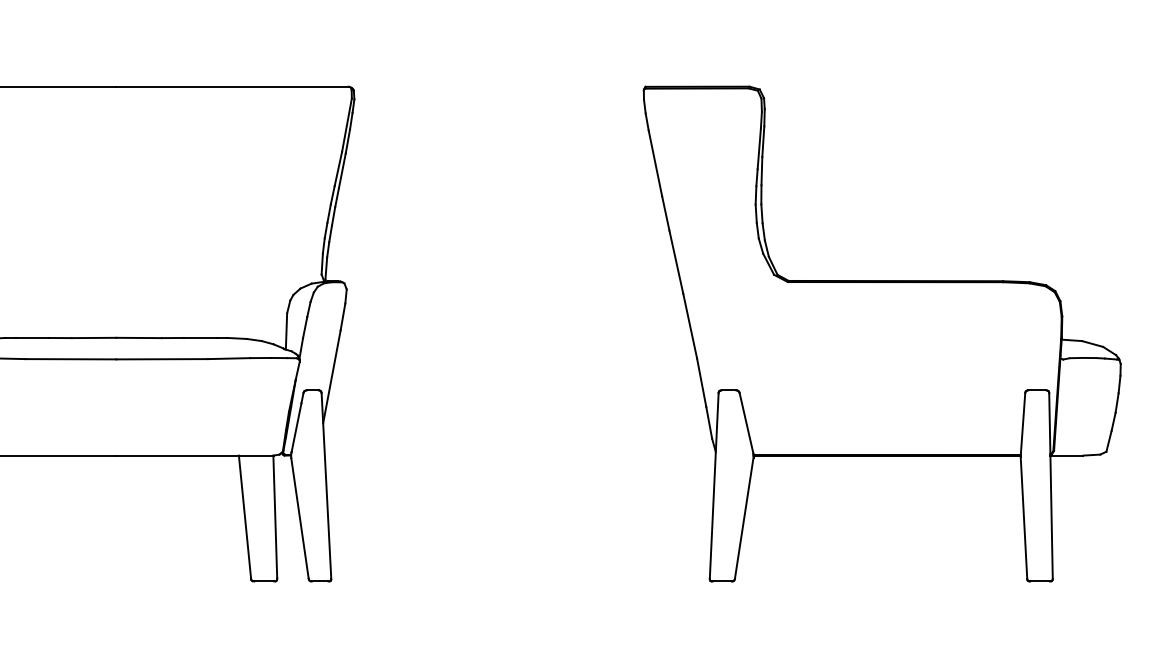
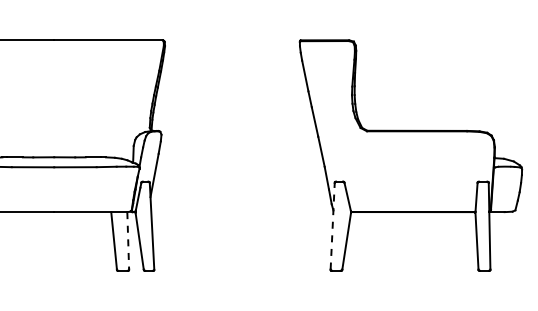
line: (713, 484) -> (332, 225), solid -> dashed
line: (275, 516) -> (128, 240), solid -> dashed

